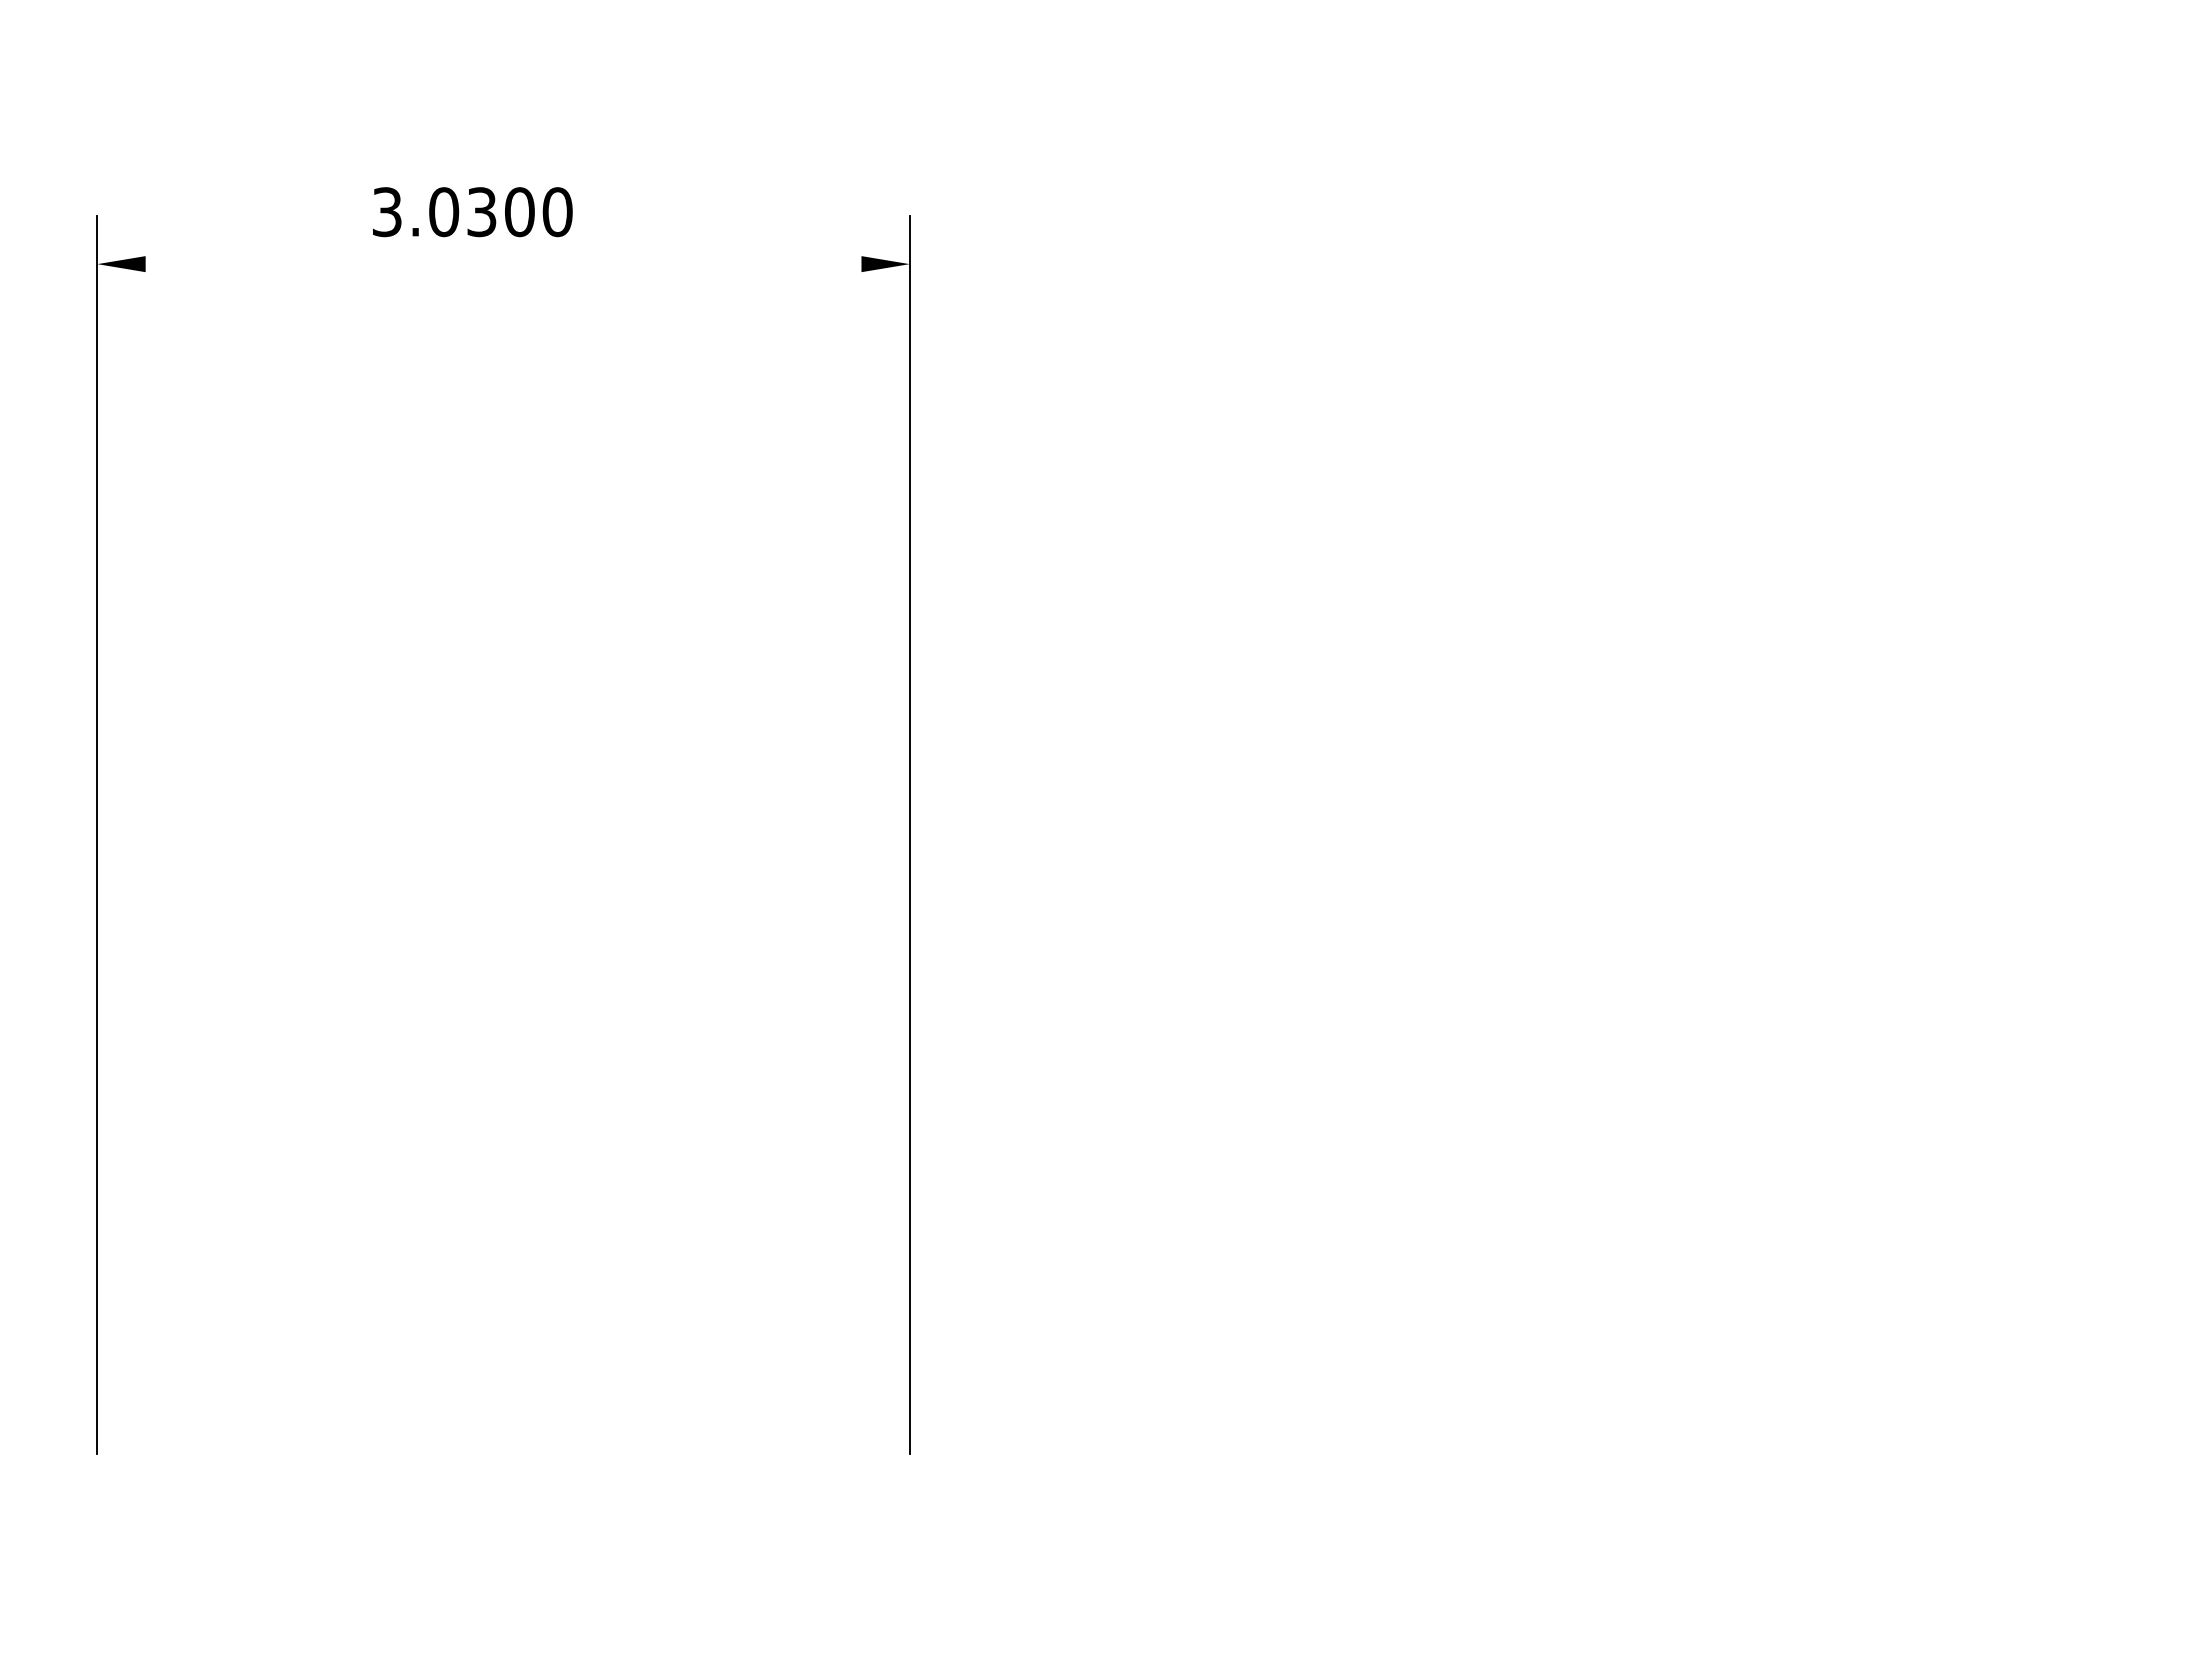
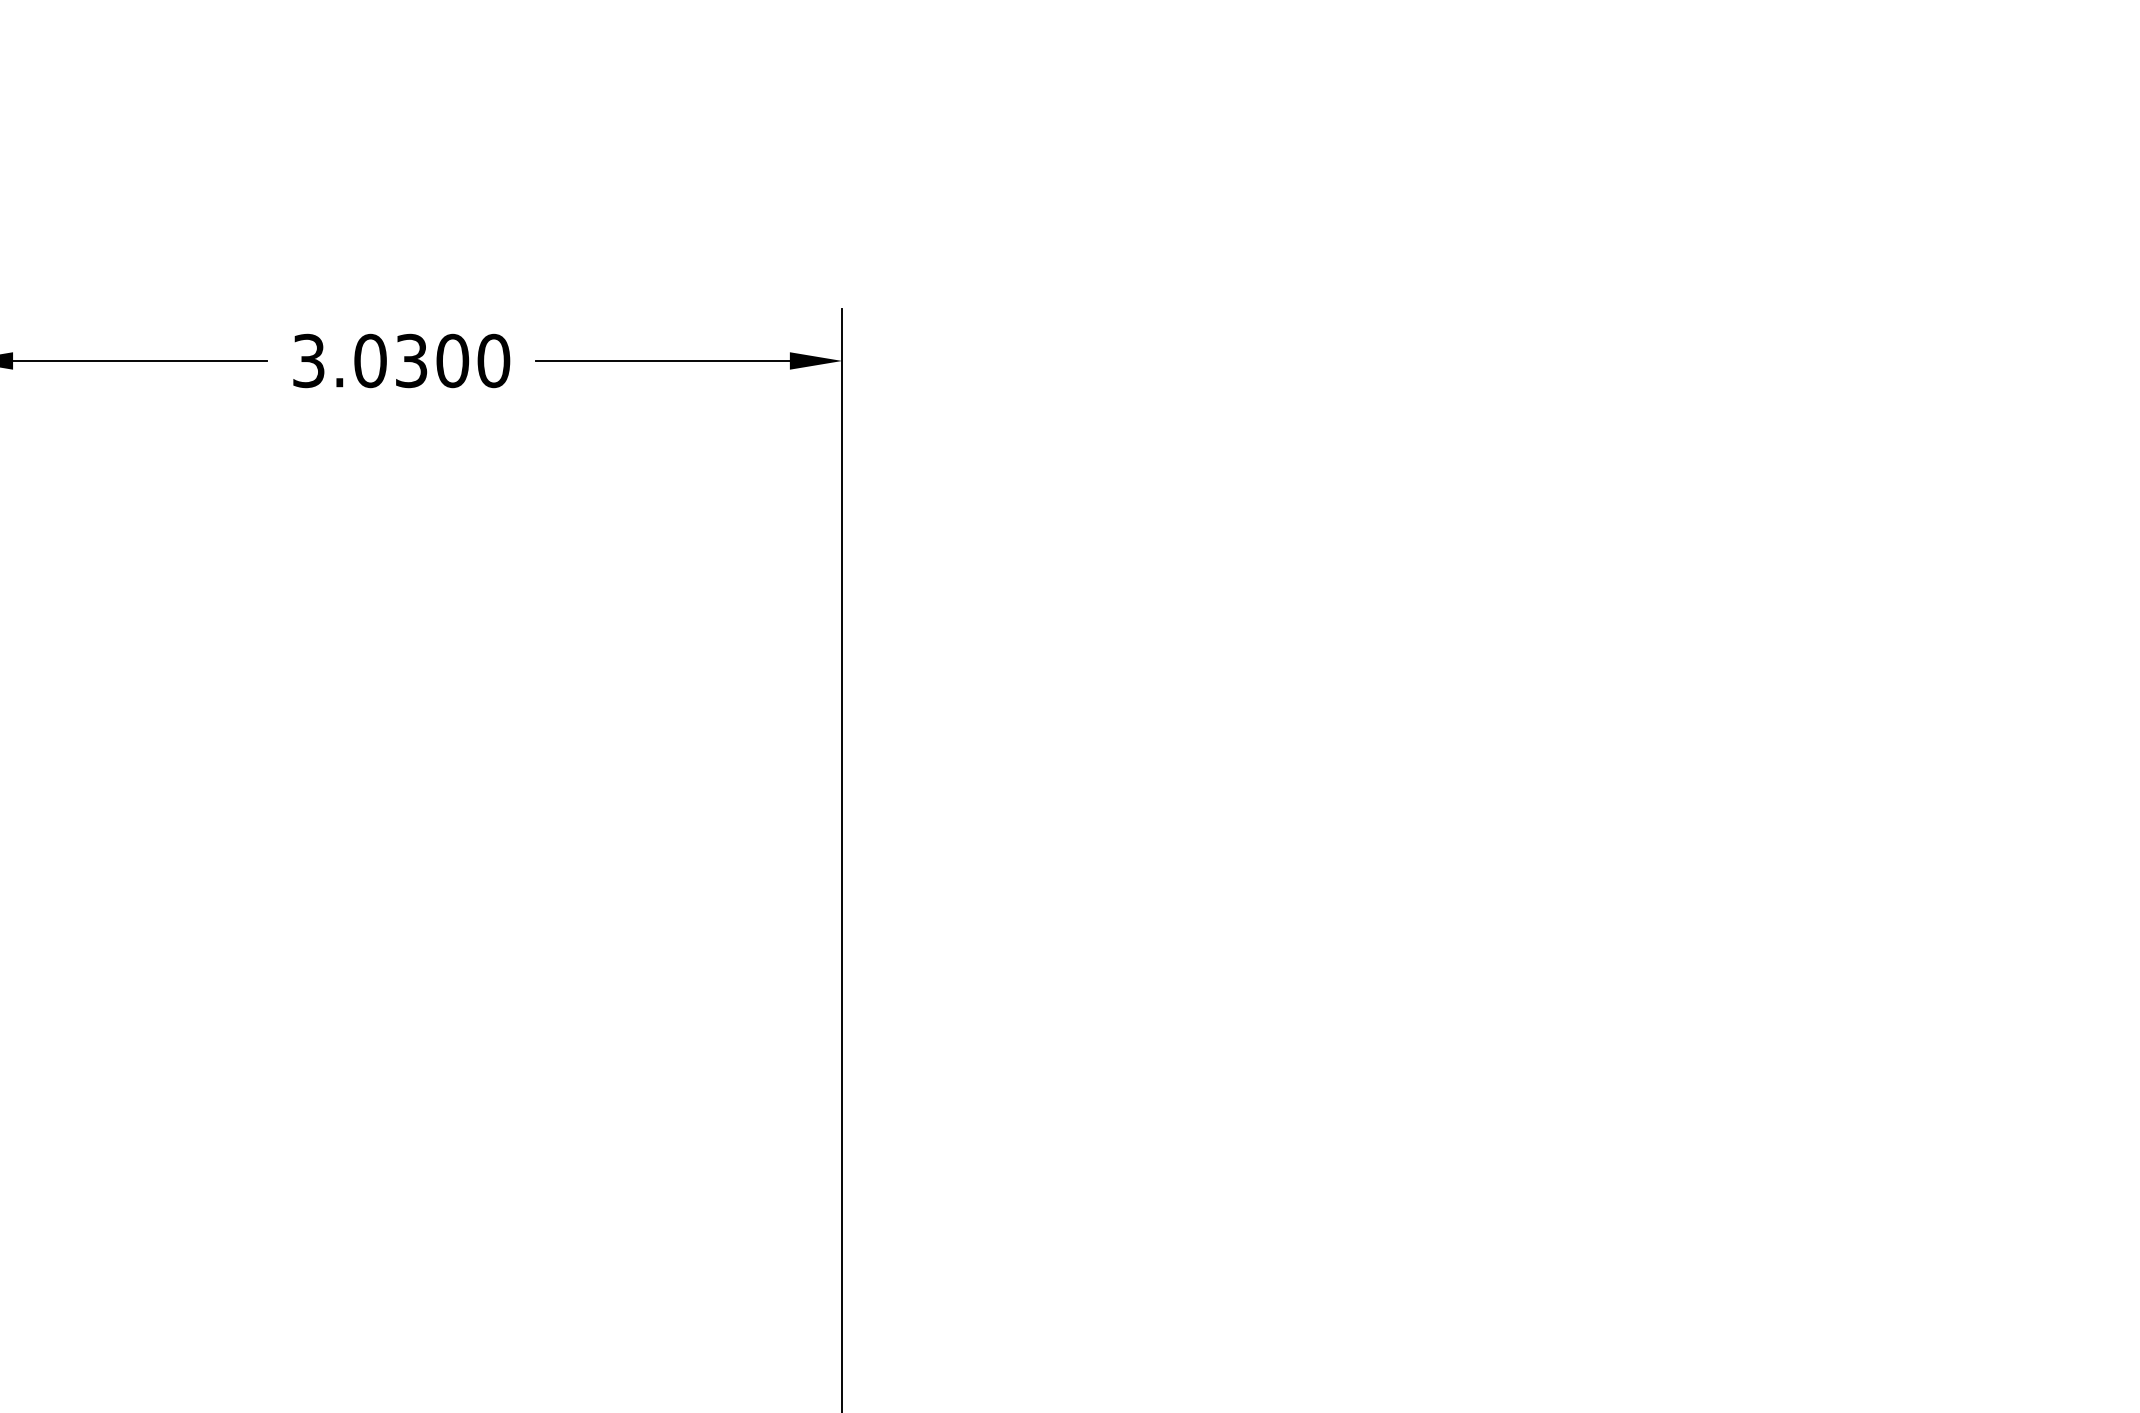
text: (472, 212) -> (401, 361), moved
line: (262, 264) -> (139, 361), added
line: (744, 264) -> (662, 361), added

